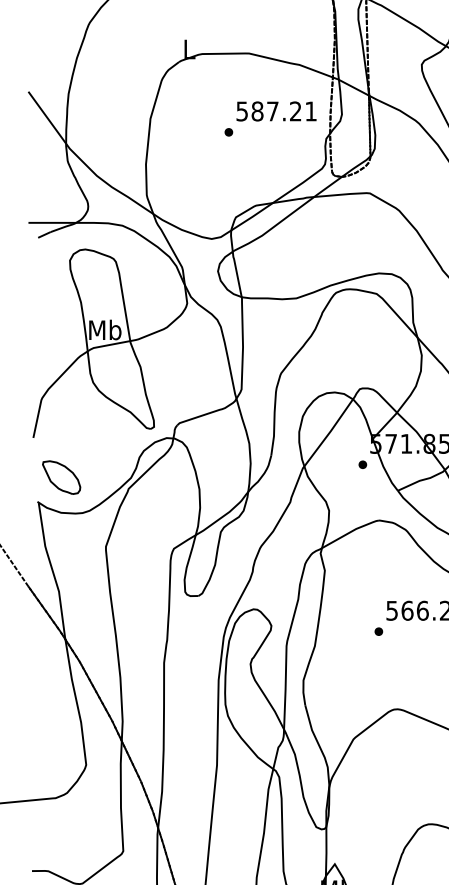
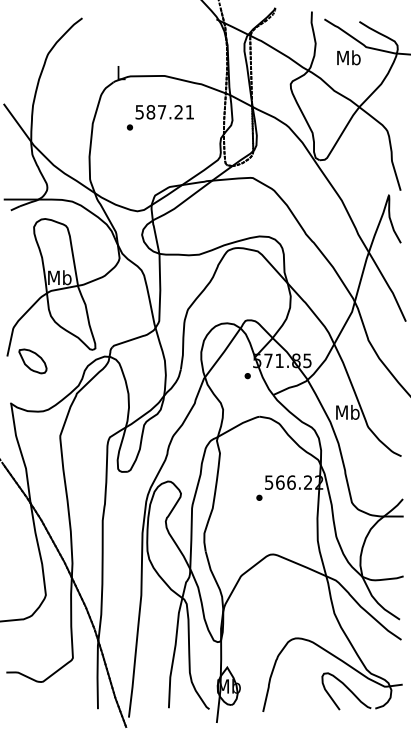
text: (269, 118) -> (159, 117), moved
part: (61, 477) -> (32, 361), moved

